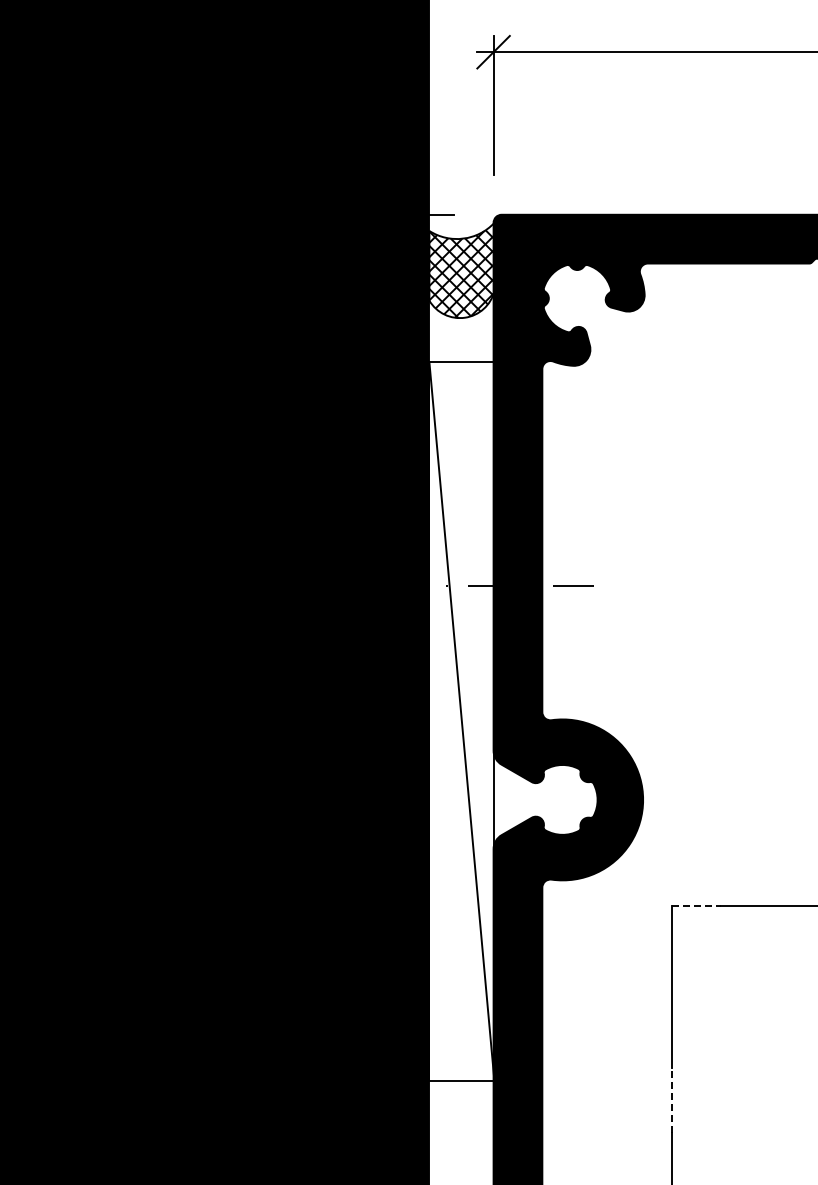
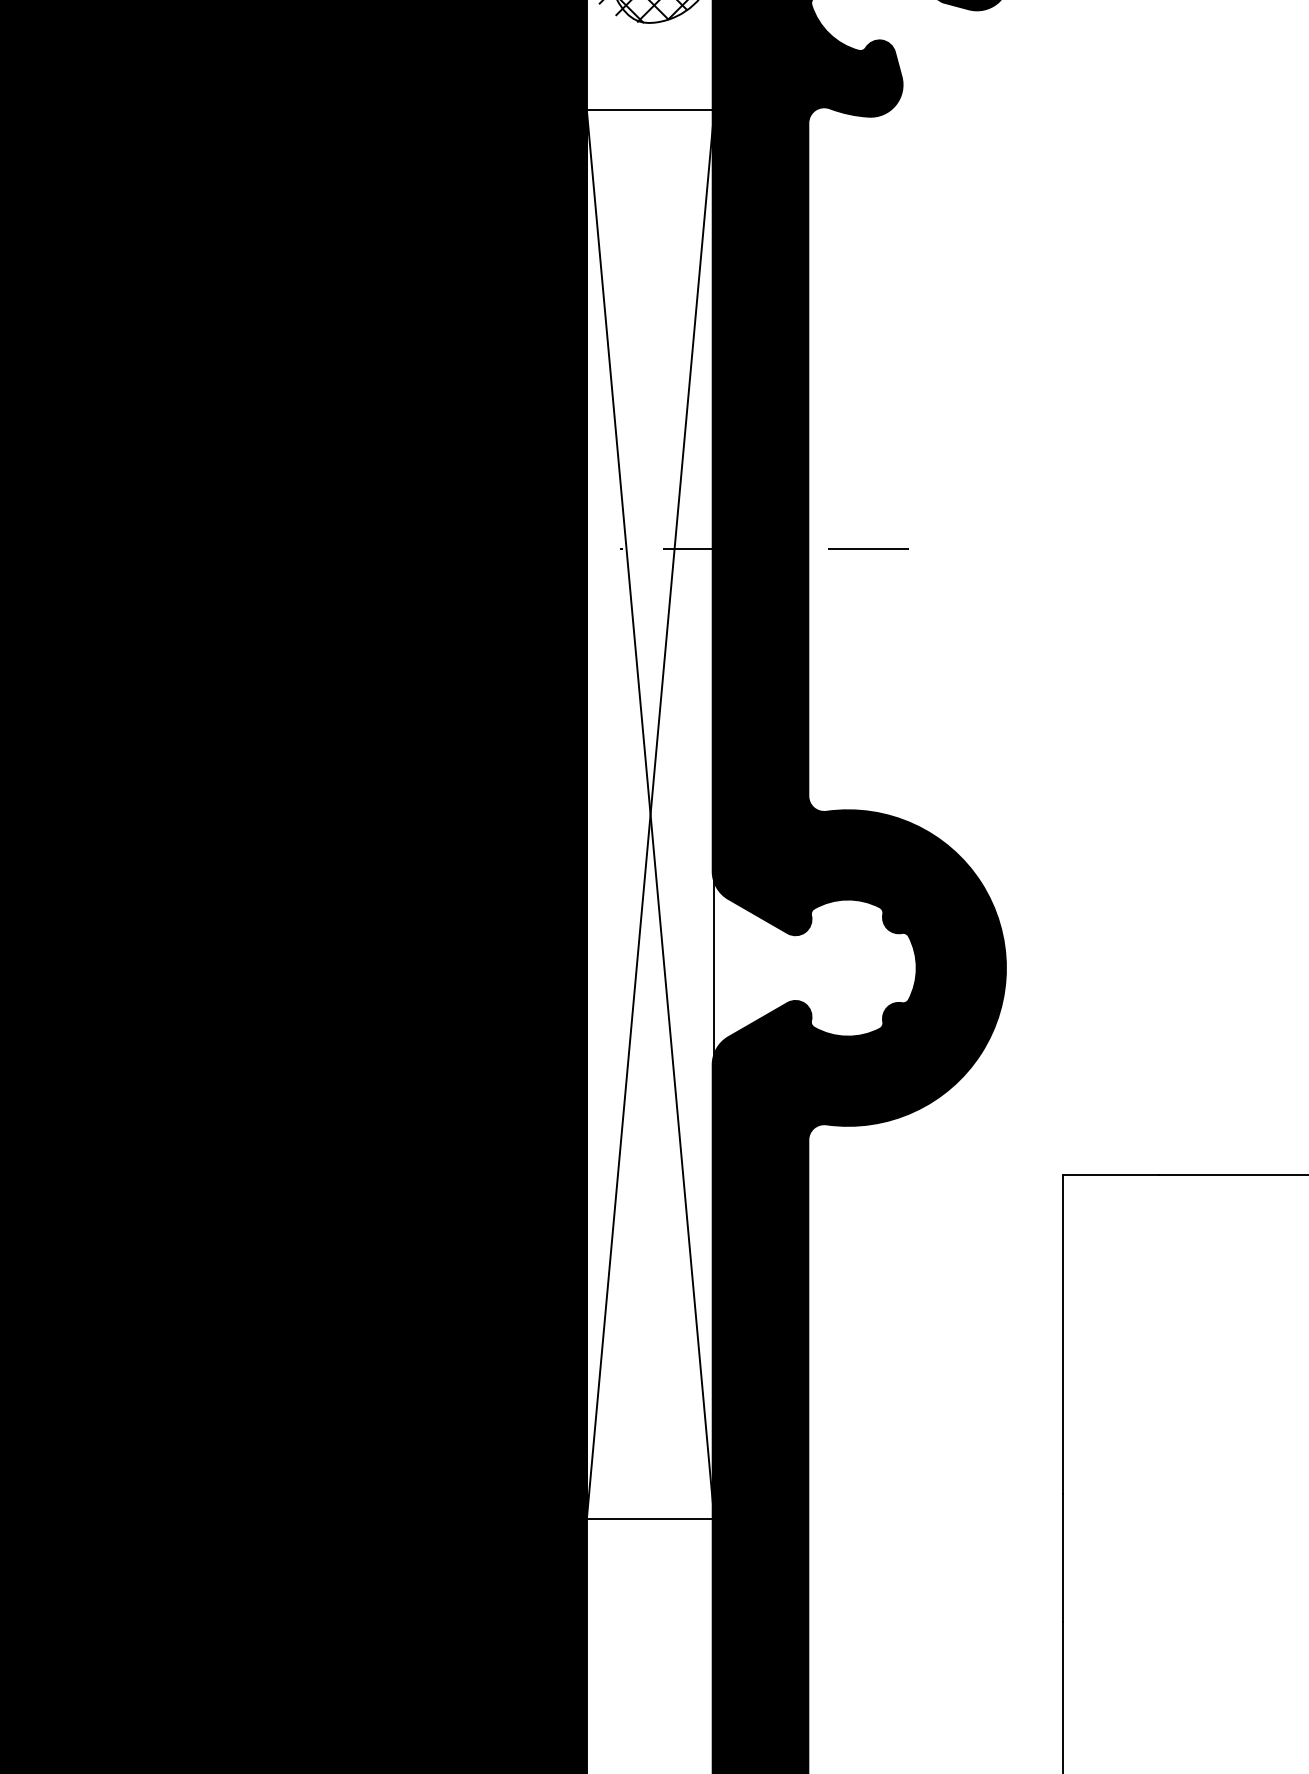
line: (461, 721) -> (649, 814), added
line: (697, 905) -> (1112, 1175), dashed -> solid
line: (672, 1100) -> (1063, 1557), dashed -> solid

